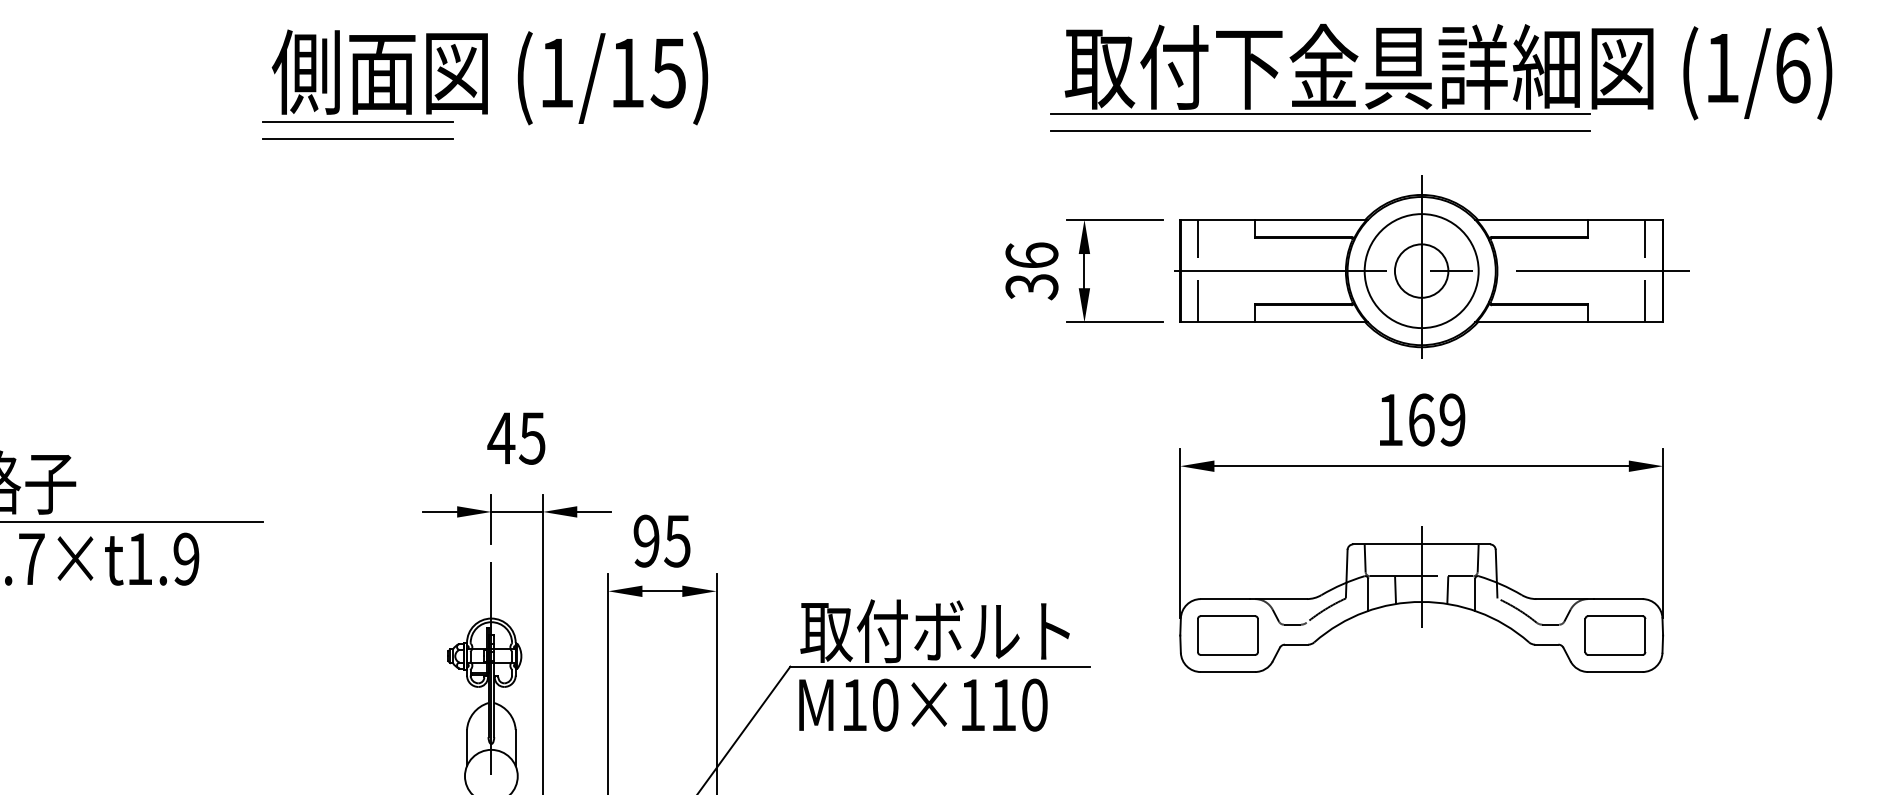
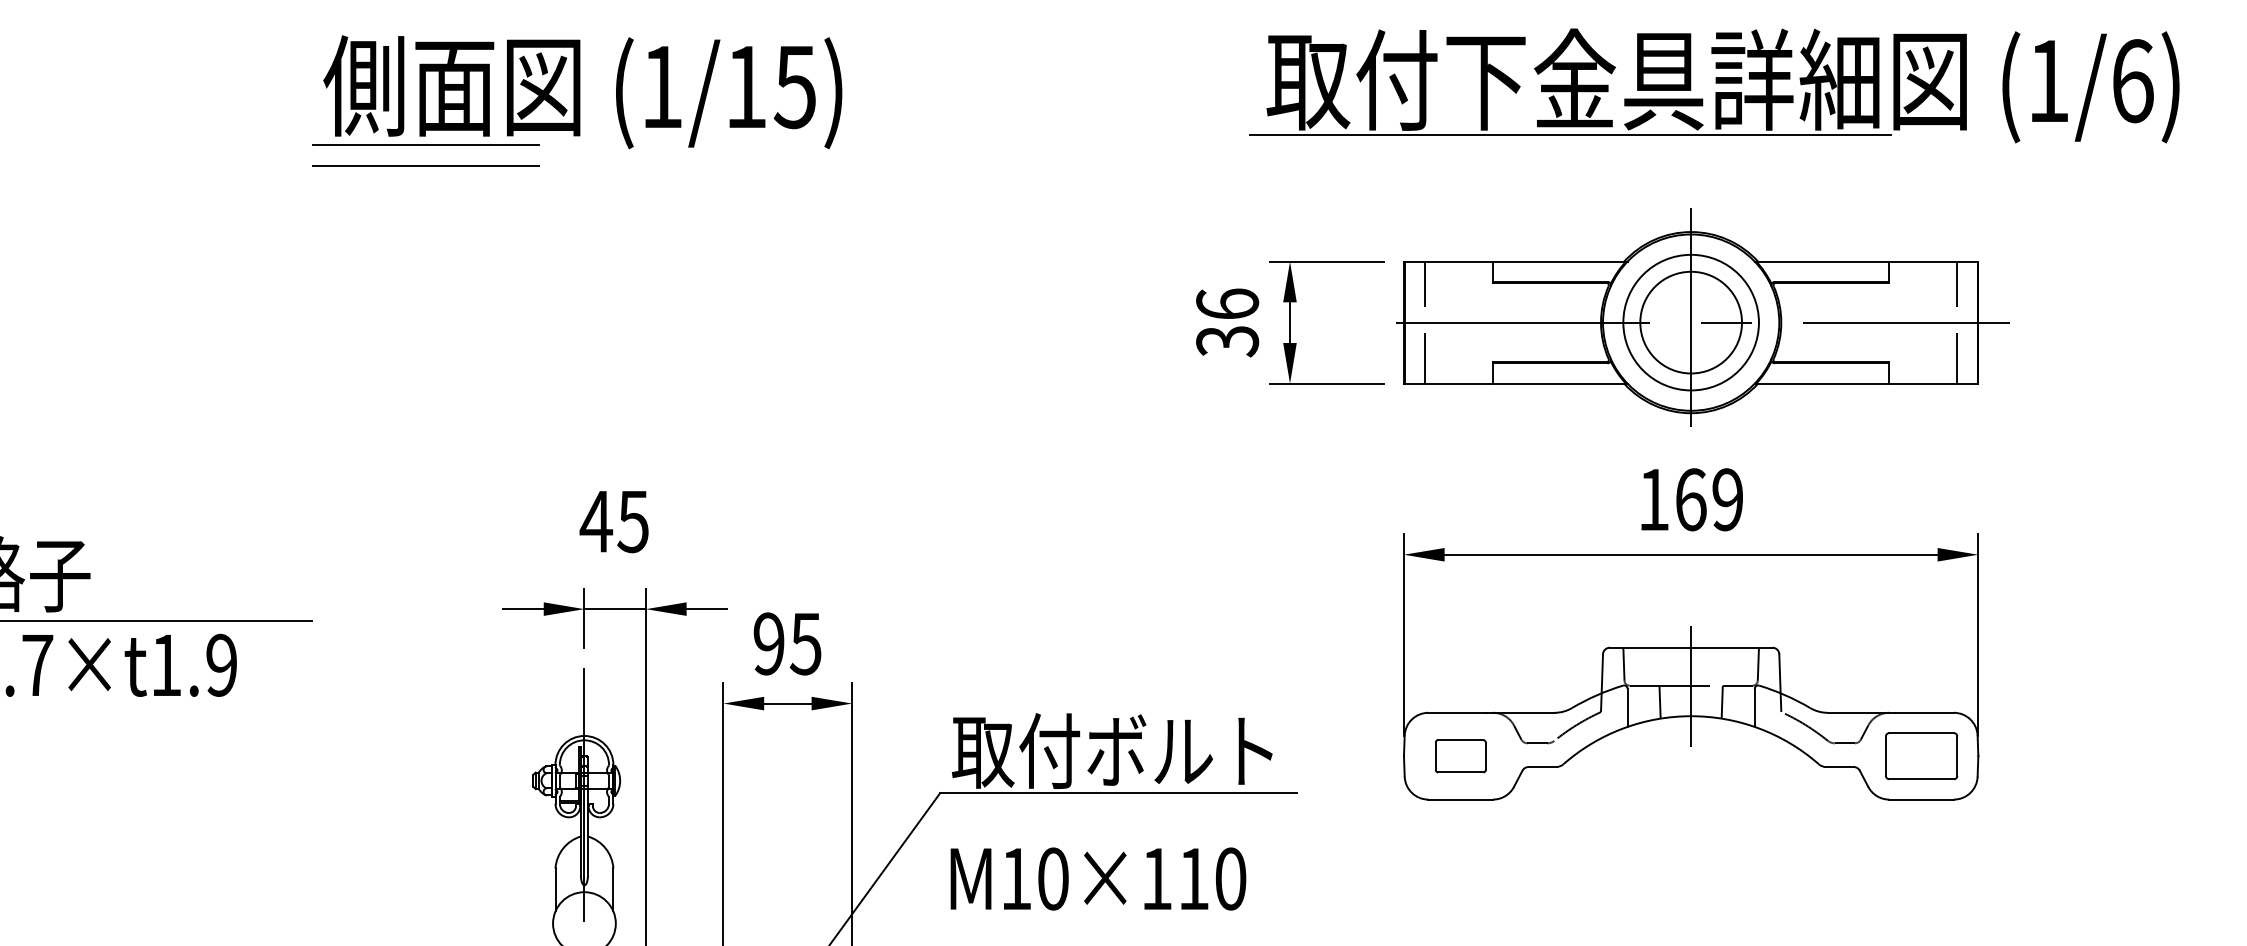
line: (1320, 130) -> (1570, 155), removed
circle: (1421, 270) -> (1690, 322), size x1.6
part: (1227, 635) -> (1460, 756), size x0.7
text: (923, 704) -> (1098, 878), moved

